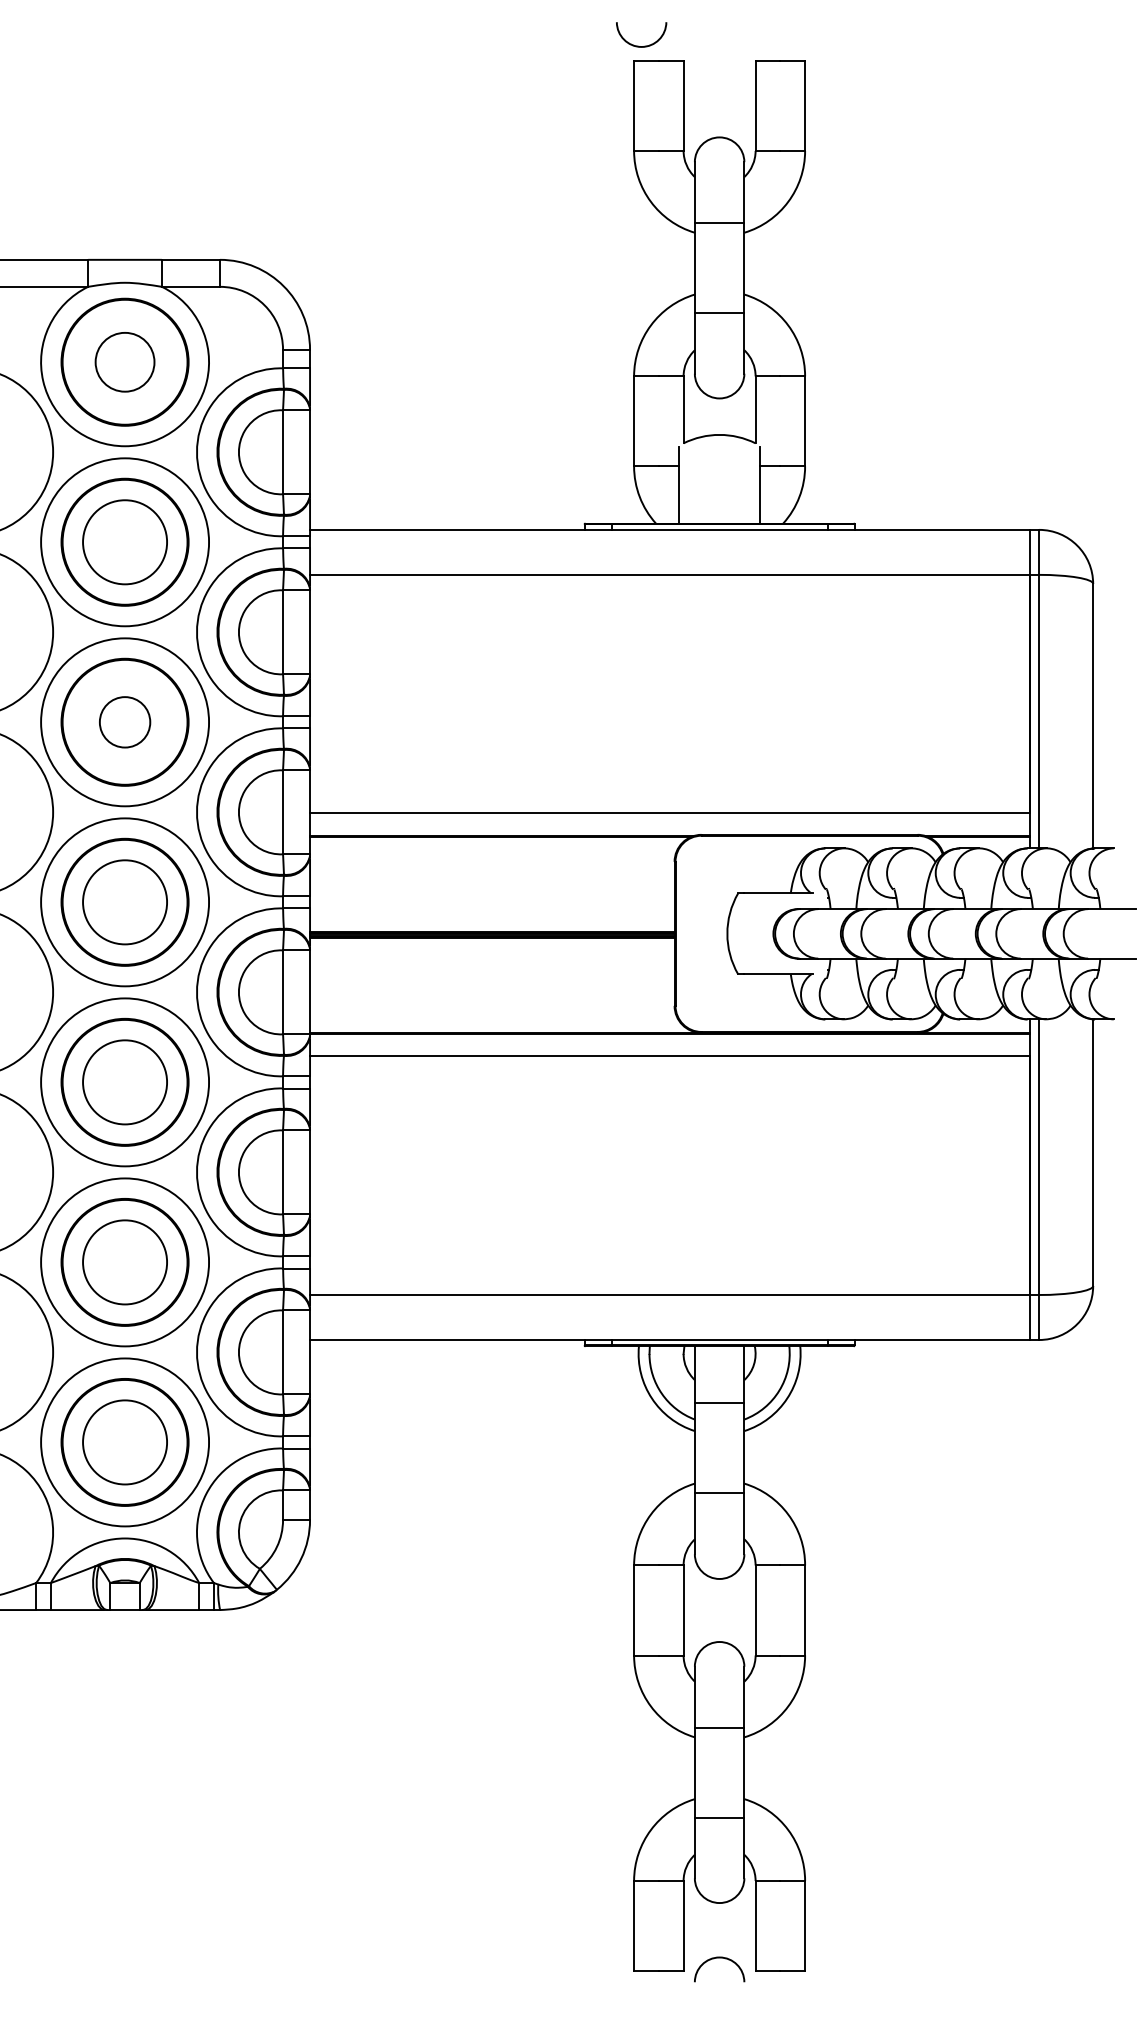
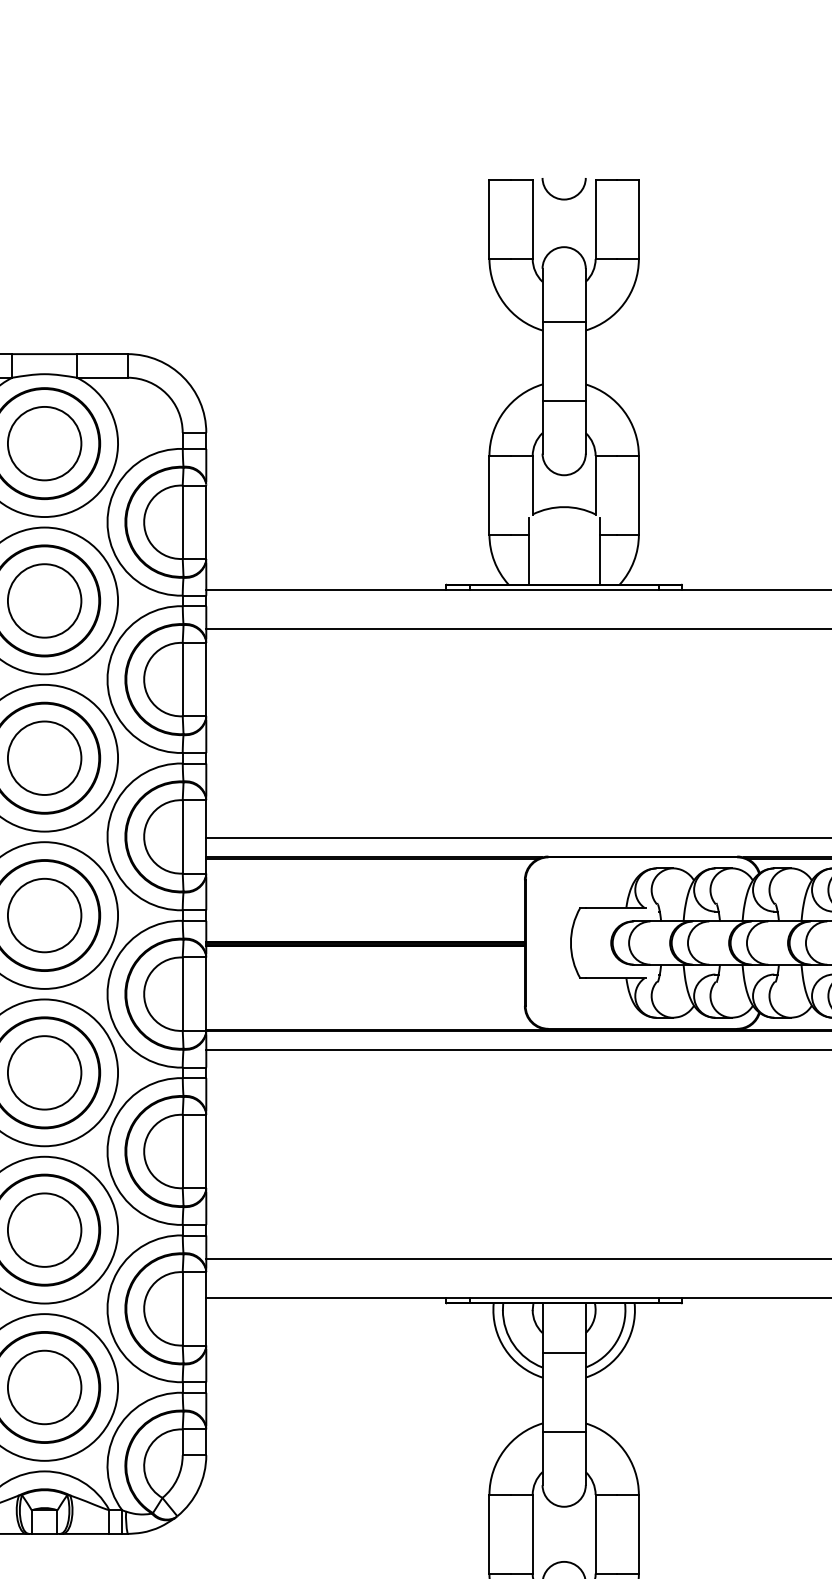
arc: (638, 45) -> (561, 198), moved
circle: (125, 362) -> (45, 443), size x1.43
circle: (125, 722) -> (45, 758), size x1.67

